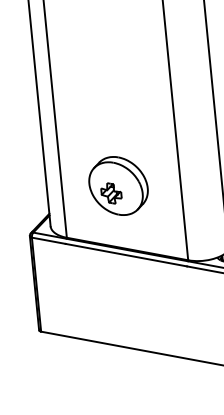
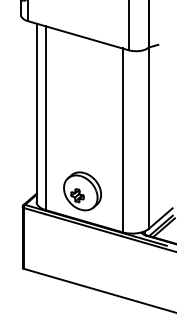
part: (118, 186) -> (82, 191), moved

